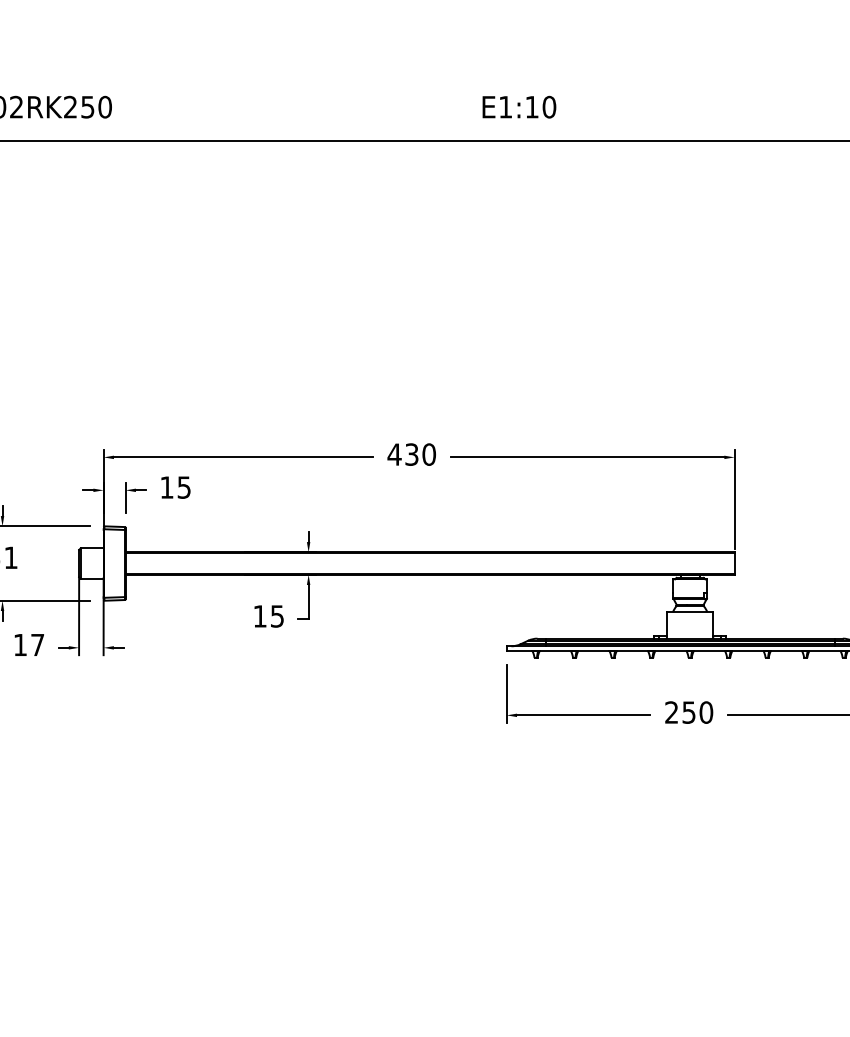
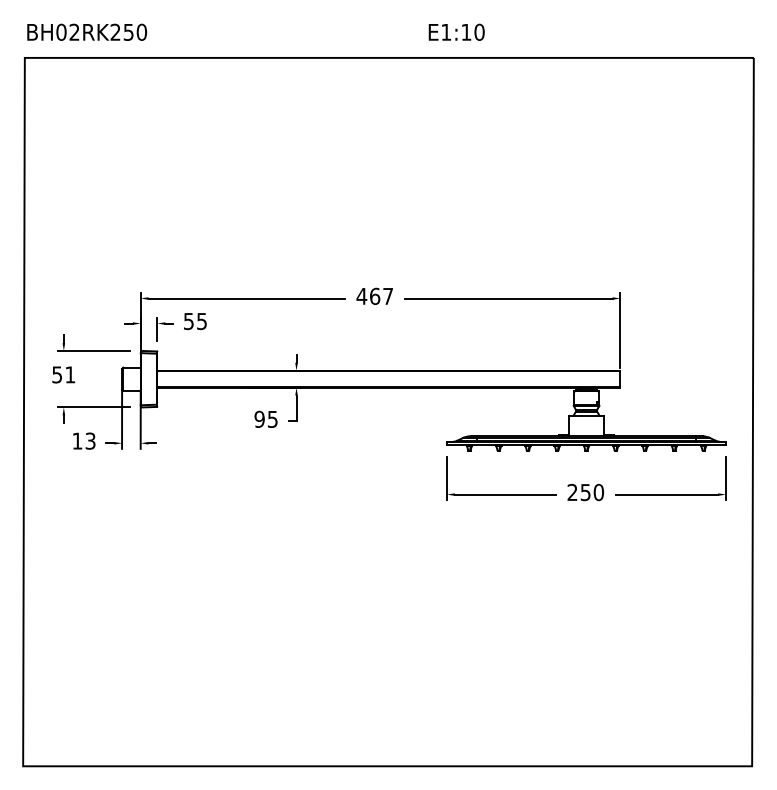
text: (420, 453) -> (381, 295), 430 -> 467
text: (166, 487) -> (188, 321), 15 -> 55
text: (259, 615) -> (259, 418), 15 -> 95
text: (37, 644) -> (90, 440), 17 -> 13

